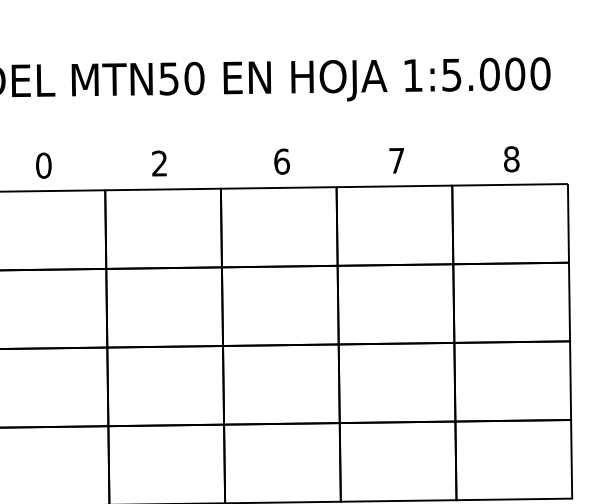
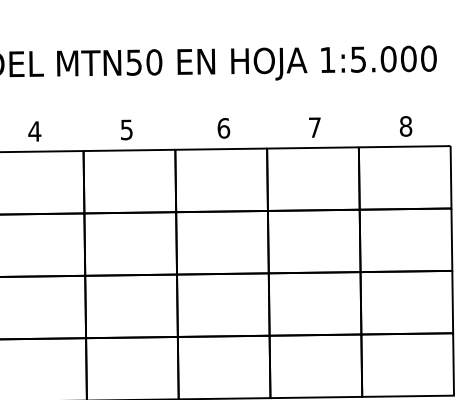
text: (159, 163) -> (126, 129), 2 -> 5
text: (43, 165) -> (34, 131), 0 -> 4

